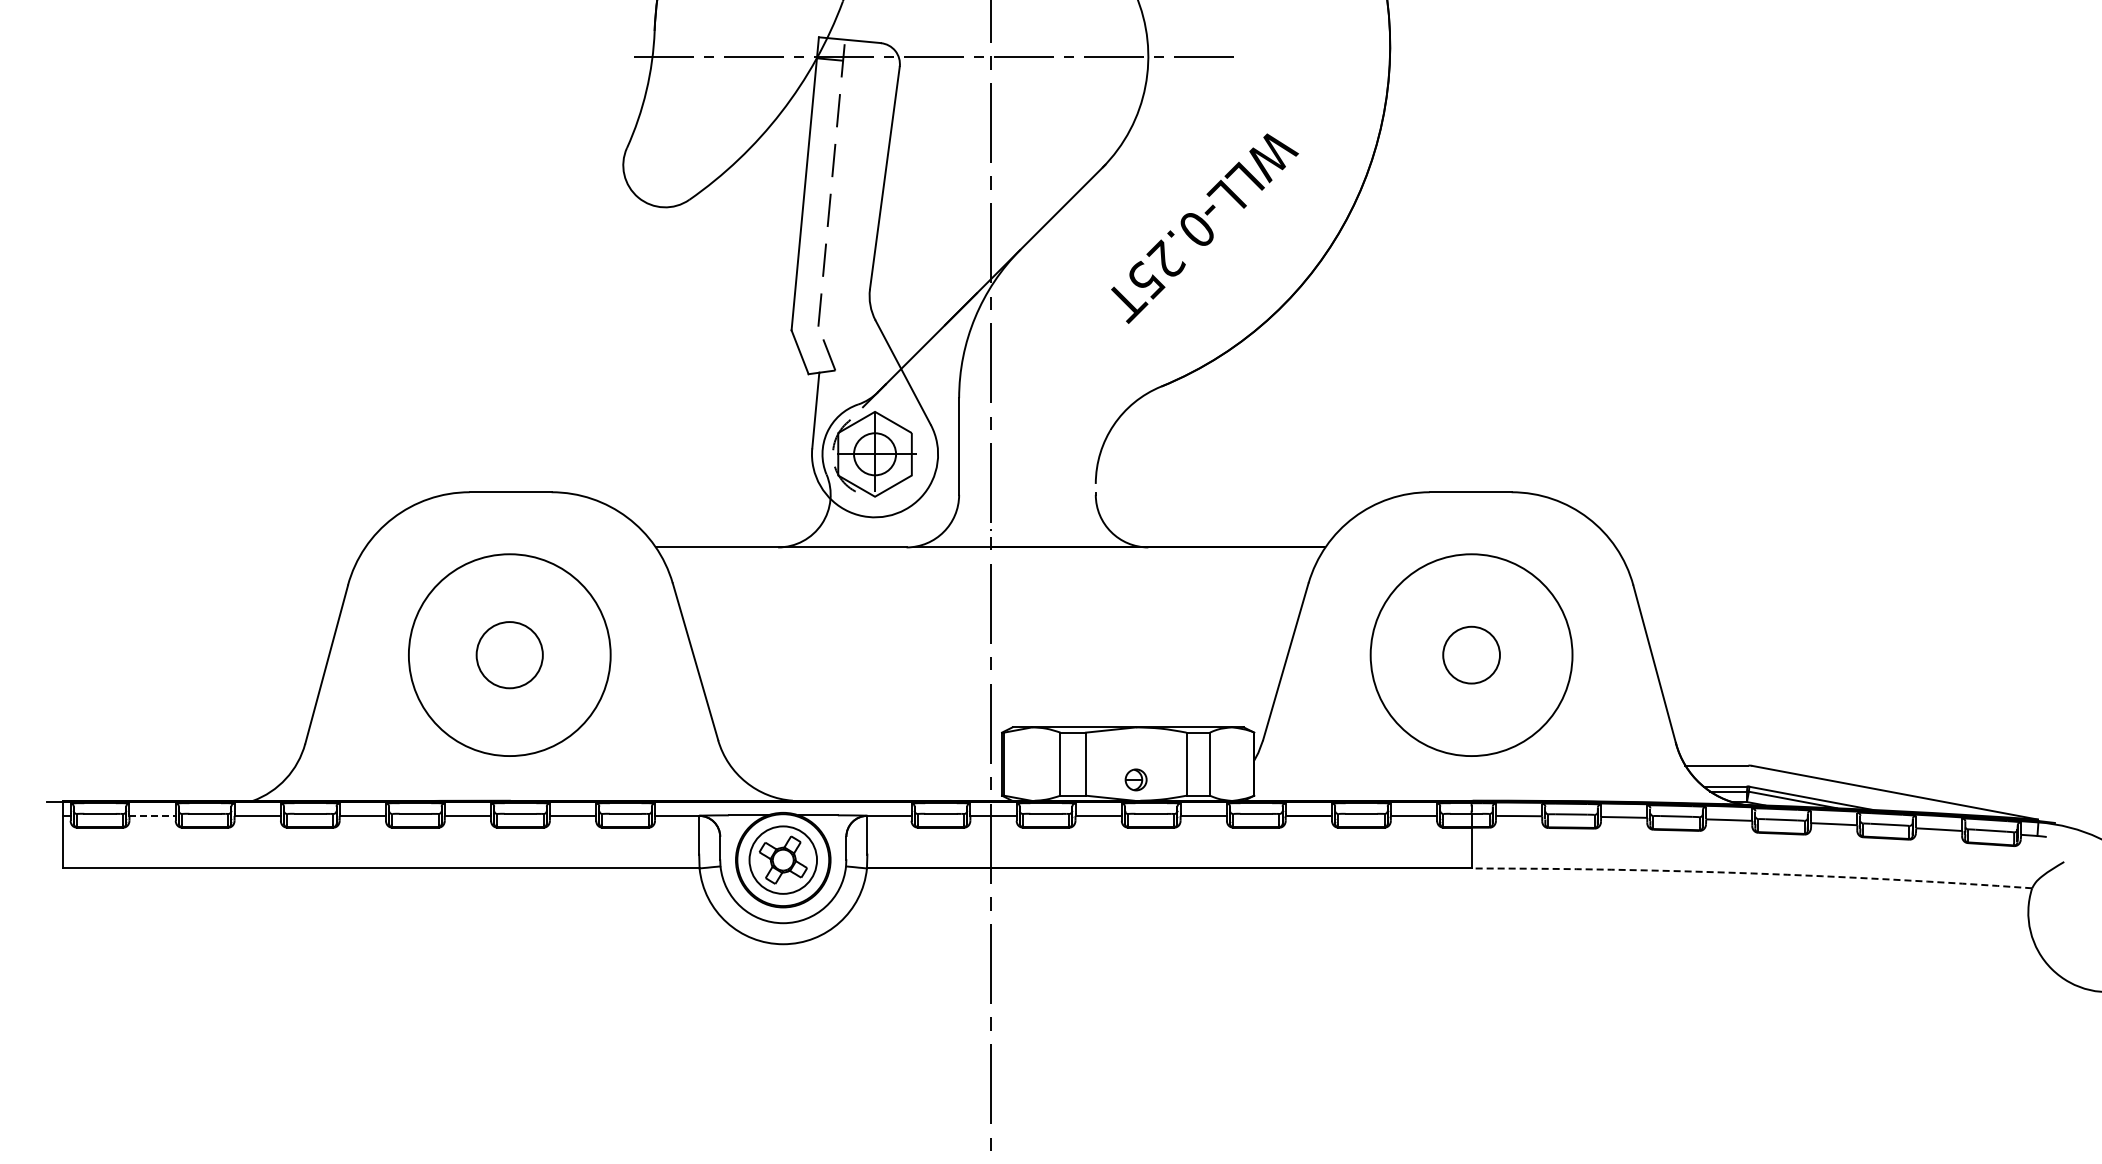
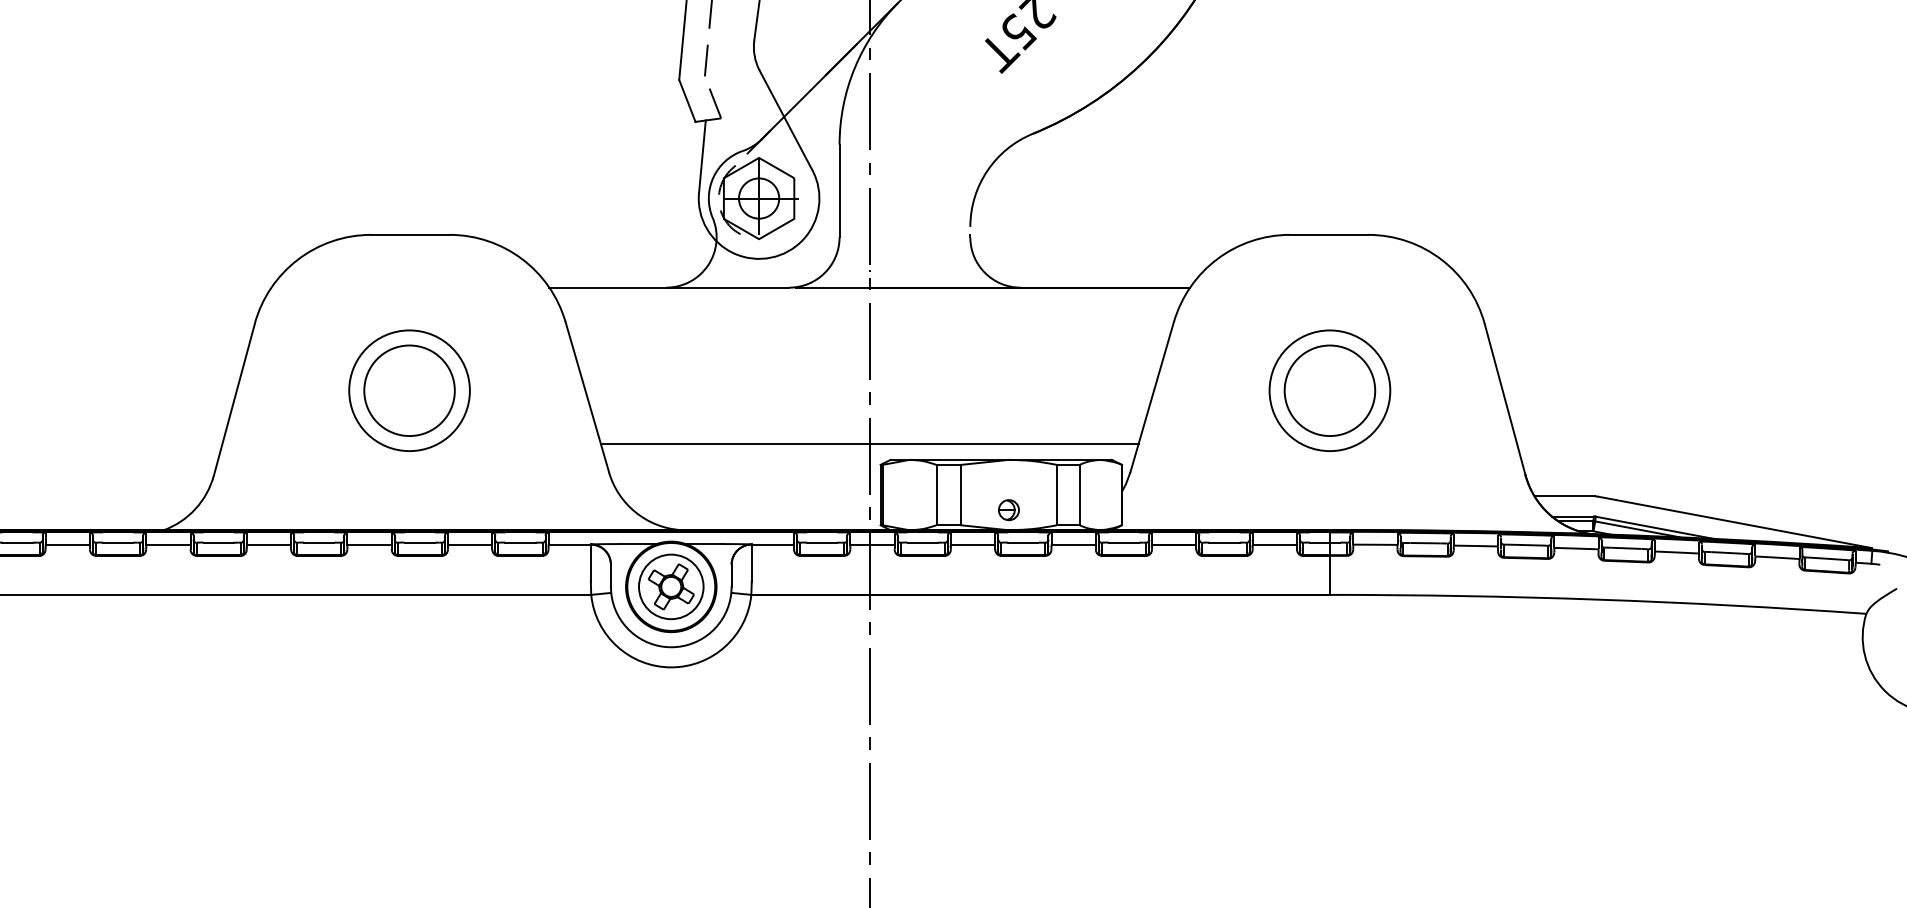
circle: (509, 654) -> (409, 390), size x1.43
circle: (1471, 654) -> (1329, 390), size x1.67
circle: (509, 655) -> (409, 391), size x0.62
circle: (1471, 655) -> (1329, 391), size x0.62
line: (990, 710) -> (869, 443), added
line: (153, 815) -> (68, 544), dashed -> solid
arc: (1752, 873) -> (1598, 599), dashed -> solid

